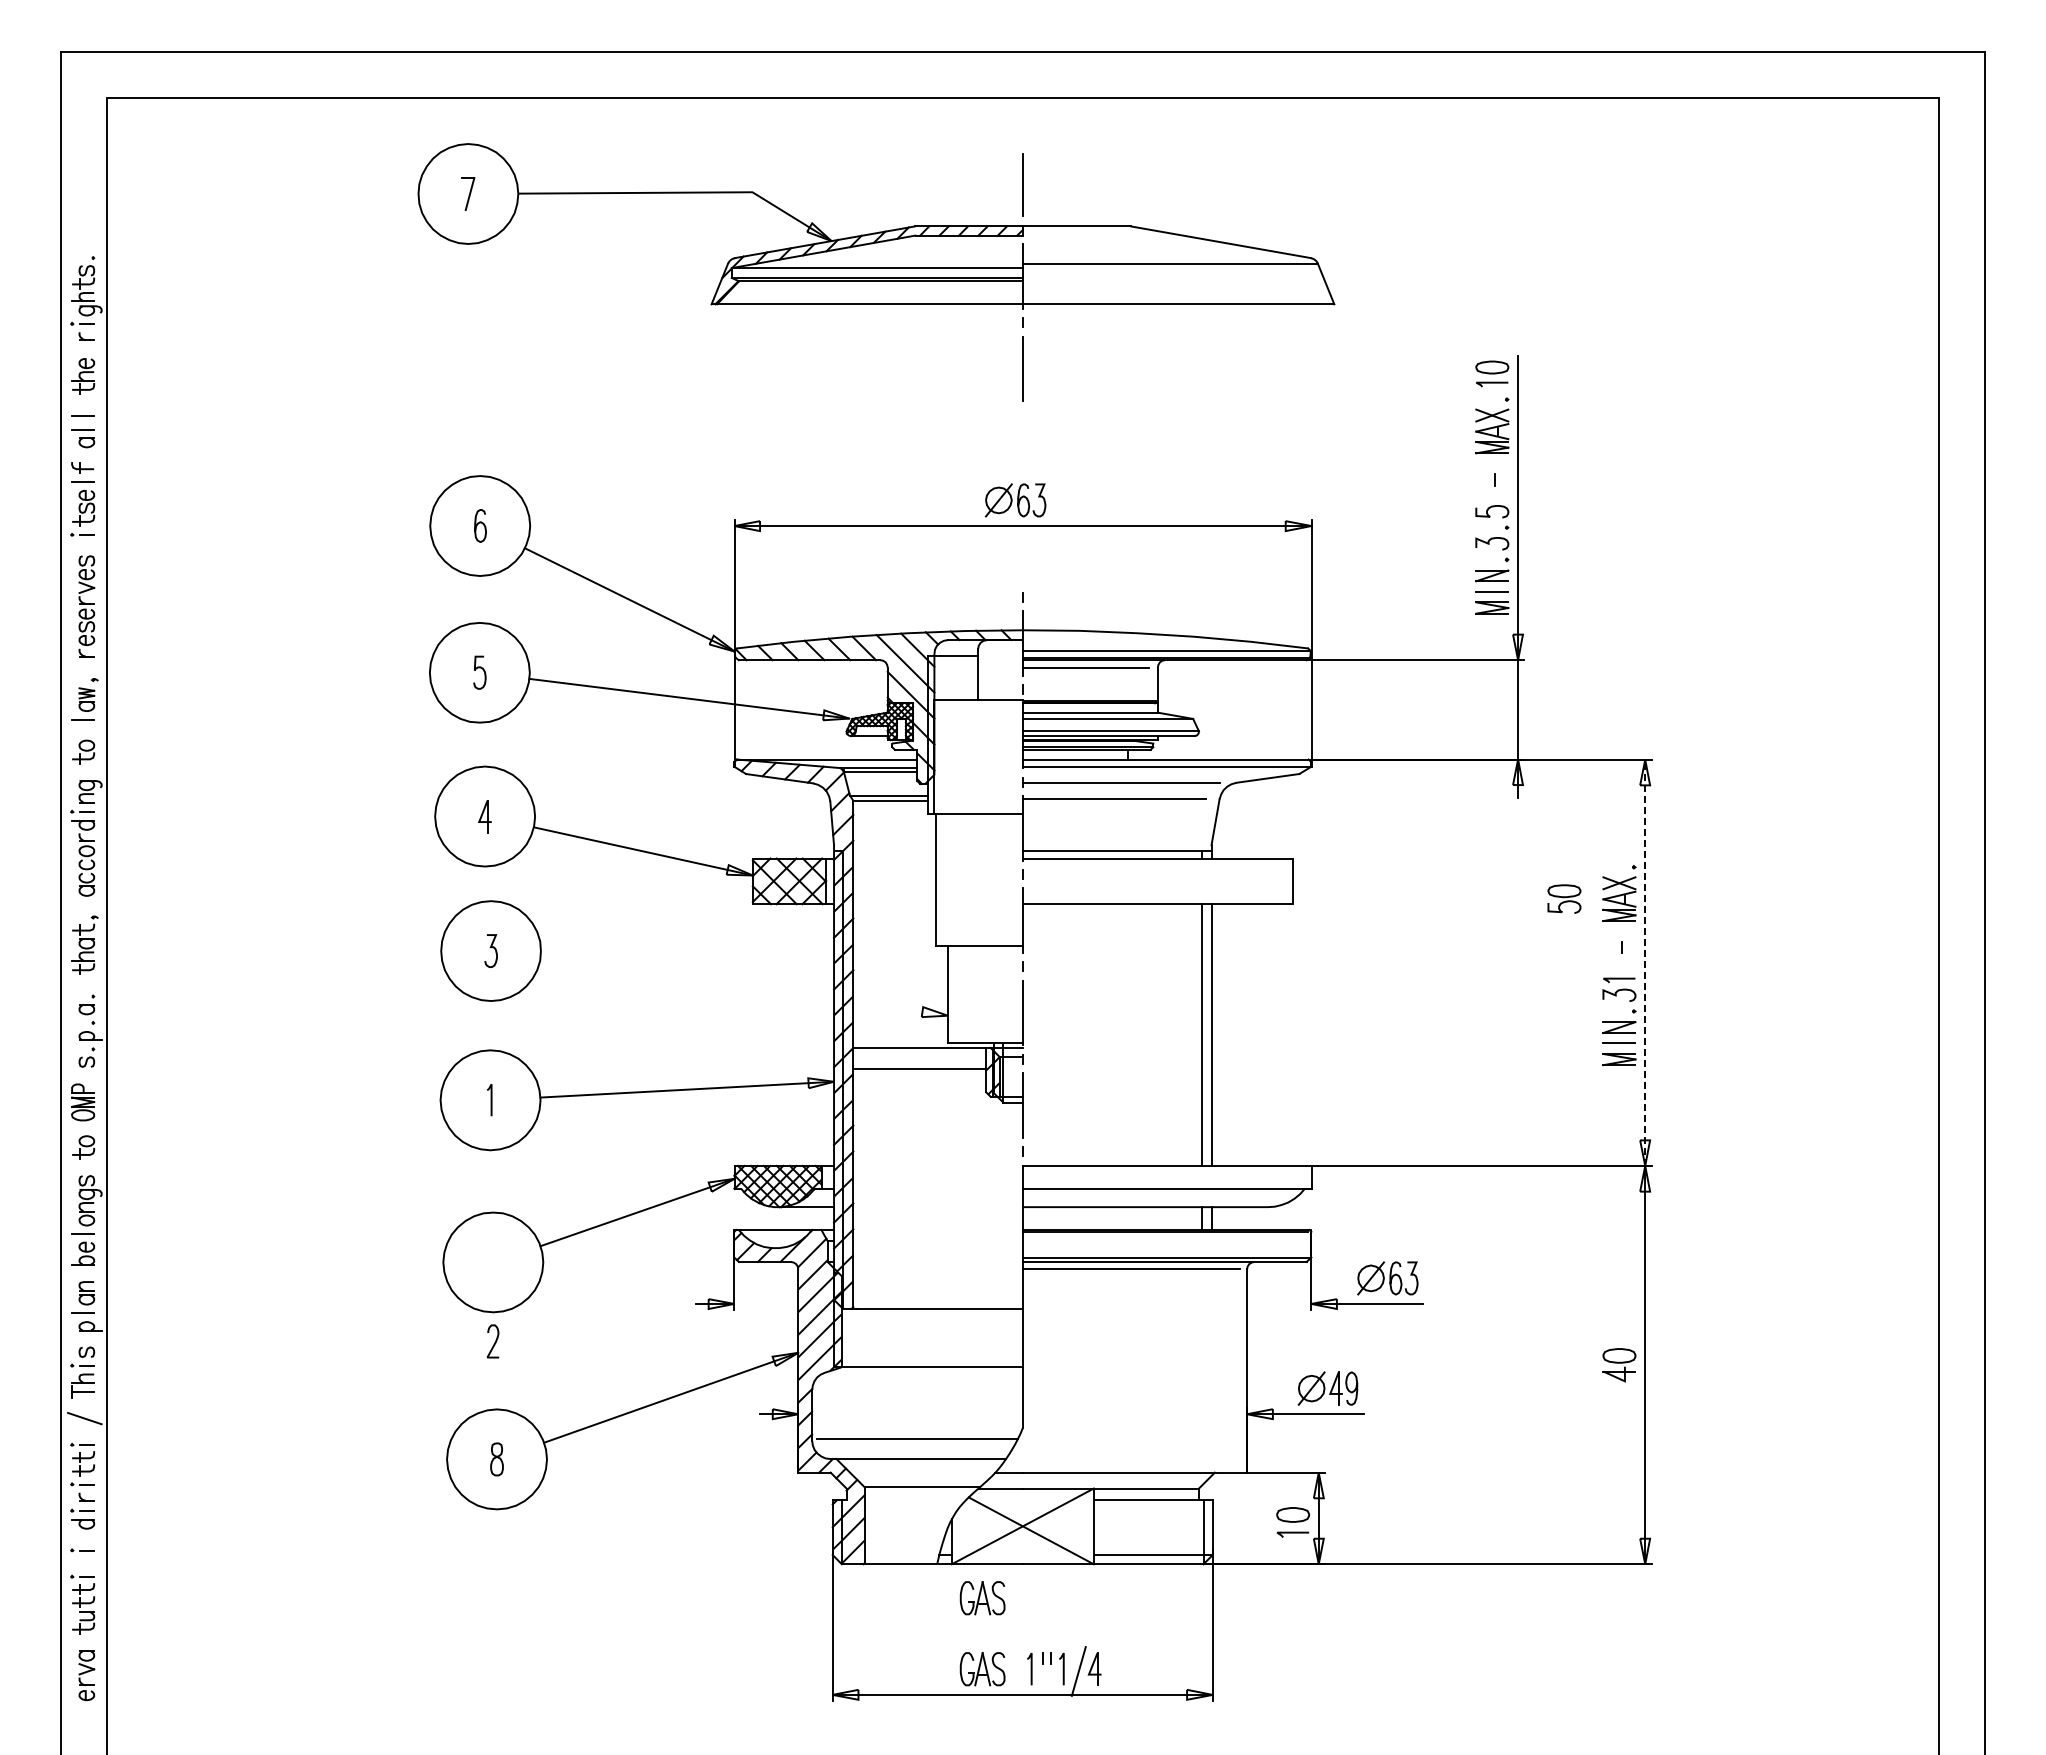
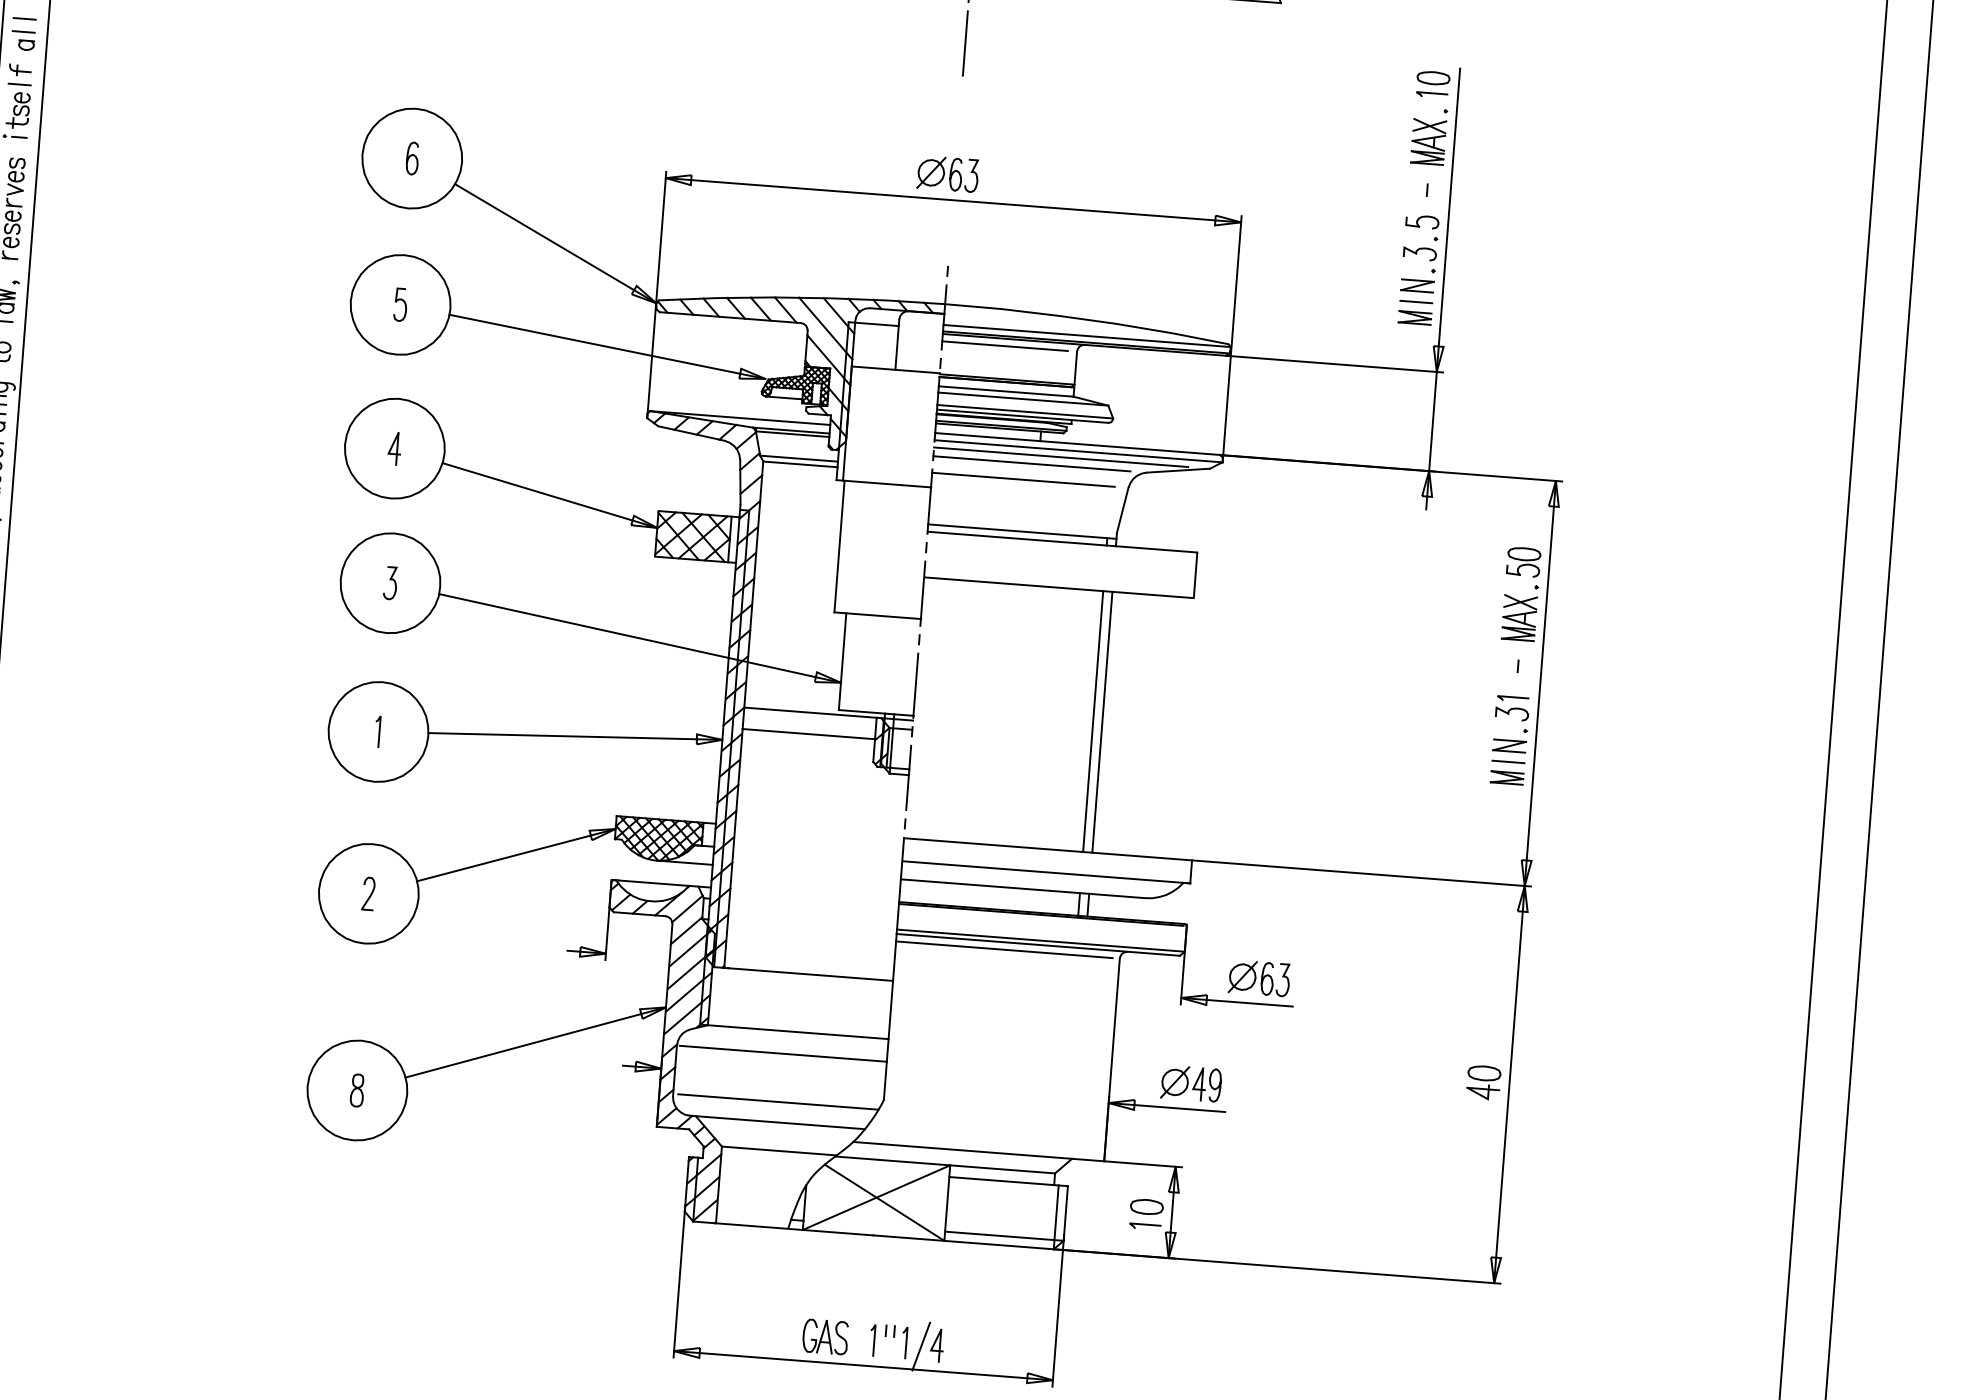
line: (1149, 774) -> (1060, 457), added
part: (1564, 898) -> (1523, 561), moved
line: (1645, 962) -> (1540, 683), dashed -> solid
line: (743, 986) -> (639, 637), added
curve: (494, 1342) -> (369, 895), moved
line: (918, 1390) -> (782, 1054), added
part: (982, 1598) -> (830, 1266), removed

